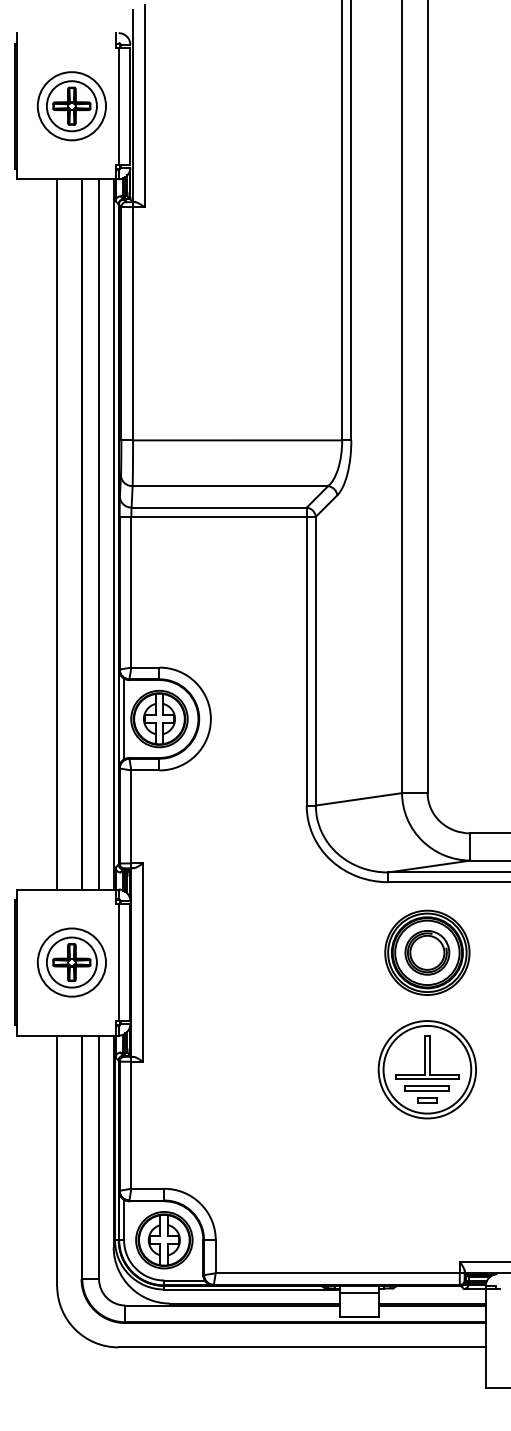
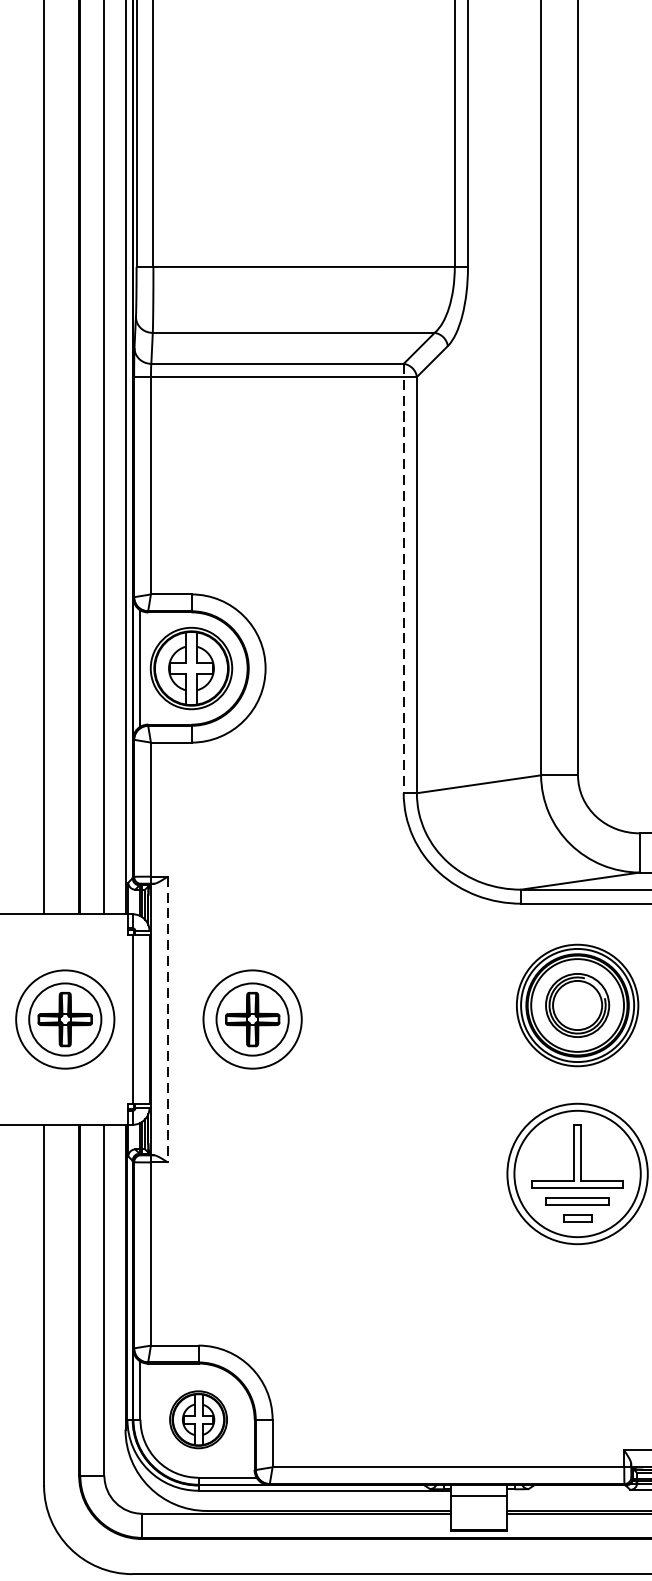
line: (306, 656) -> (403, 578), solid -> dashed
part: (201, 962) -> (252, 1019), added
line: (143, 963) -> (168, 1020), solid -> dashed
part: (164, 1240) -> (198, 1420), size x0.7

